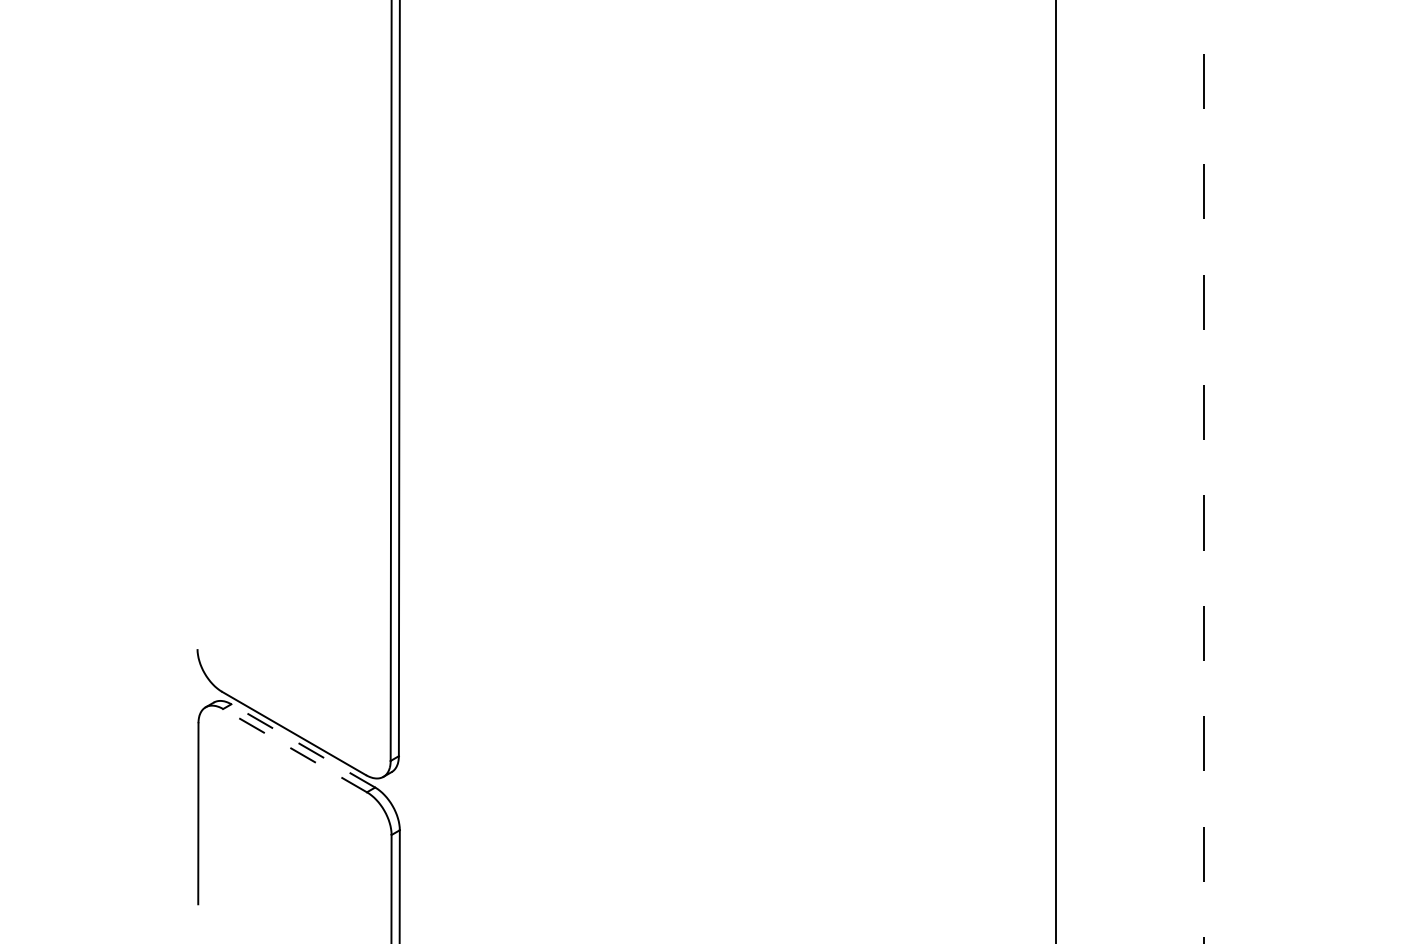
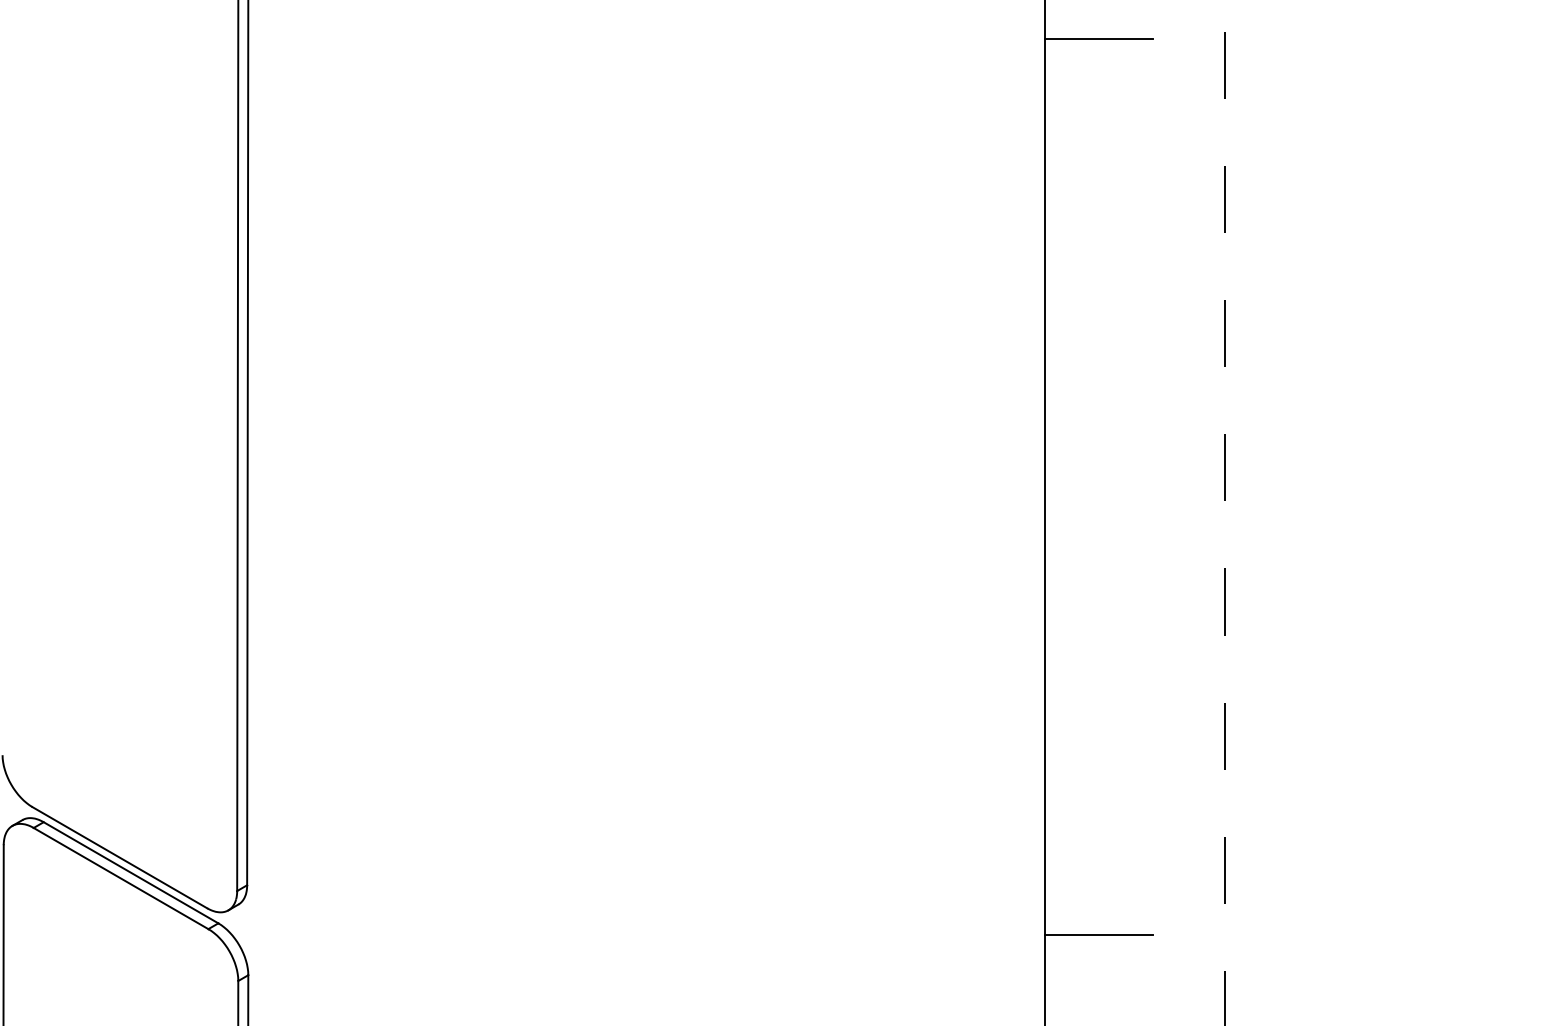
line: (1100, 59) -> (1099, 38), added
line: (302, 745) -> (130, 872), dashed -> solid
line: (294, 750) -> (120, 878), dashed -> solid
line: (1100, 797) -> (1099, 935), added

